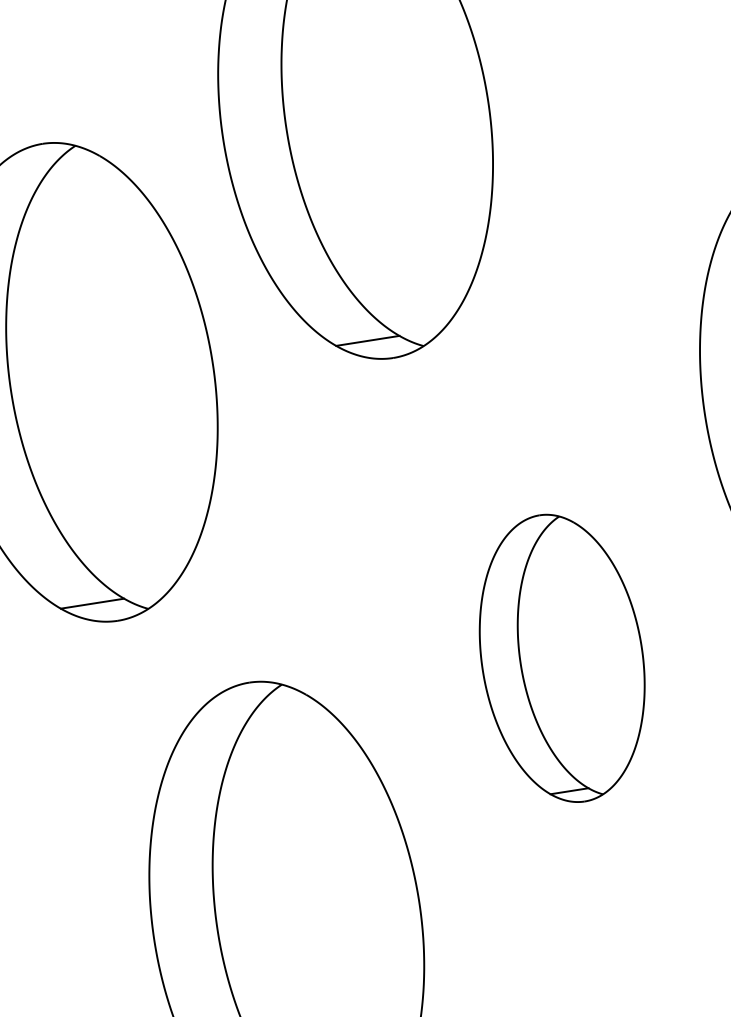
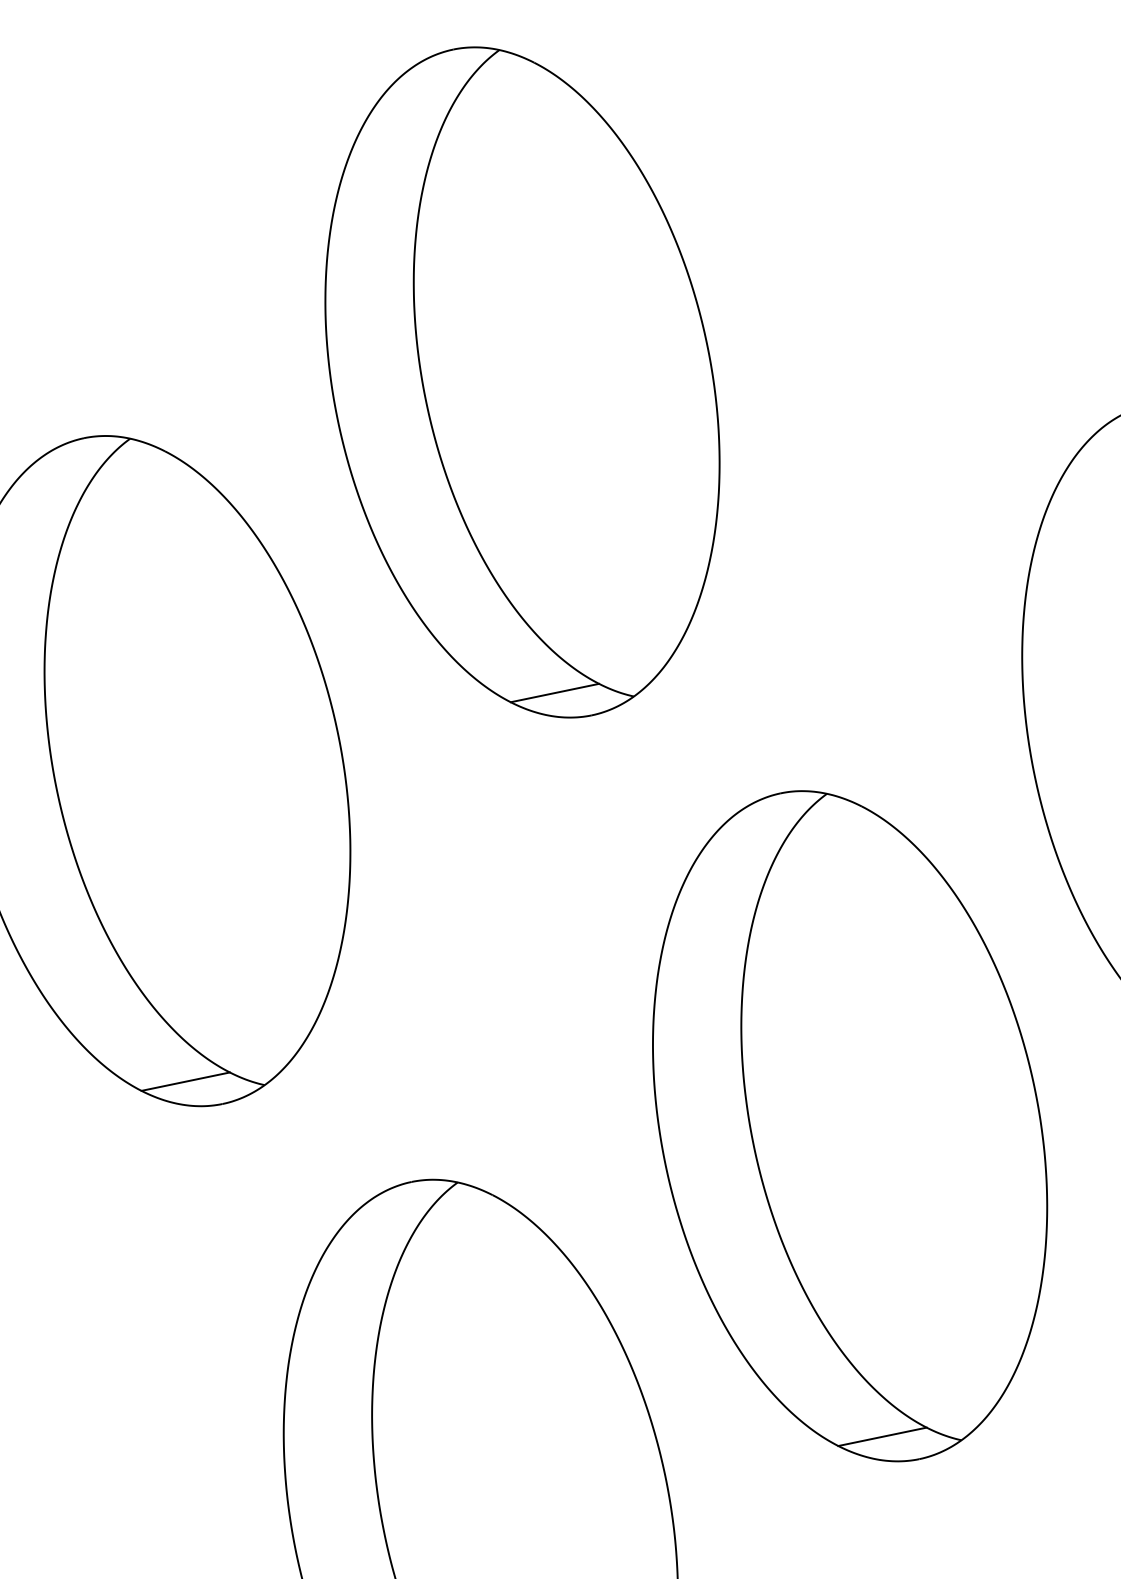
part: (562, 658) -> (850, 1126), size x1.67

